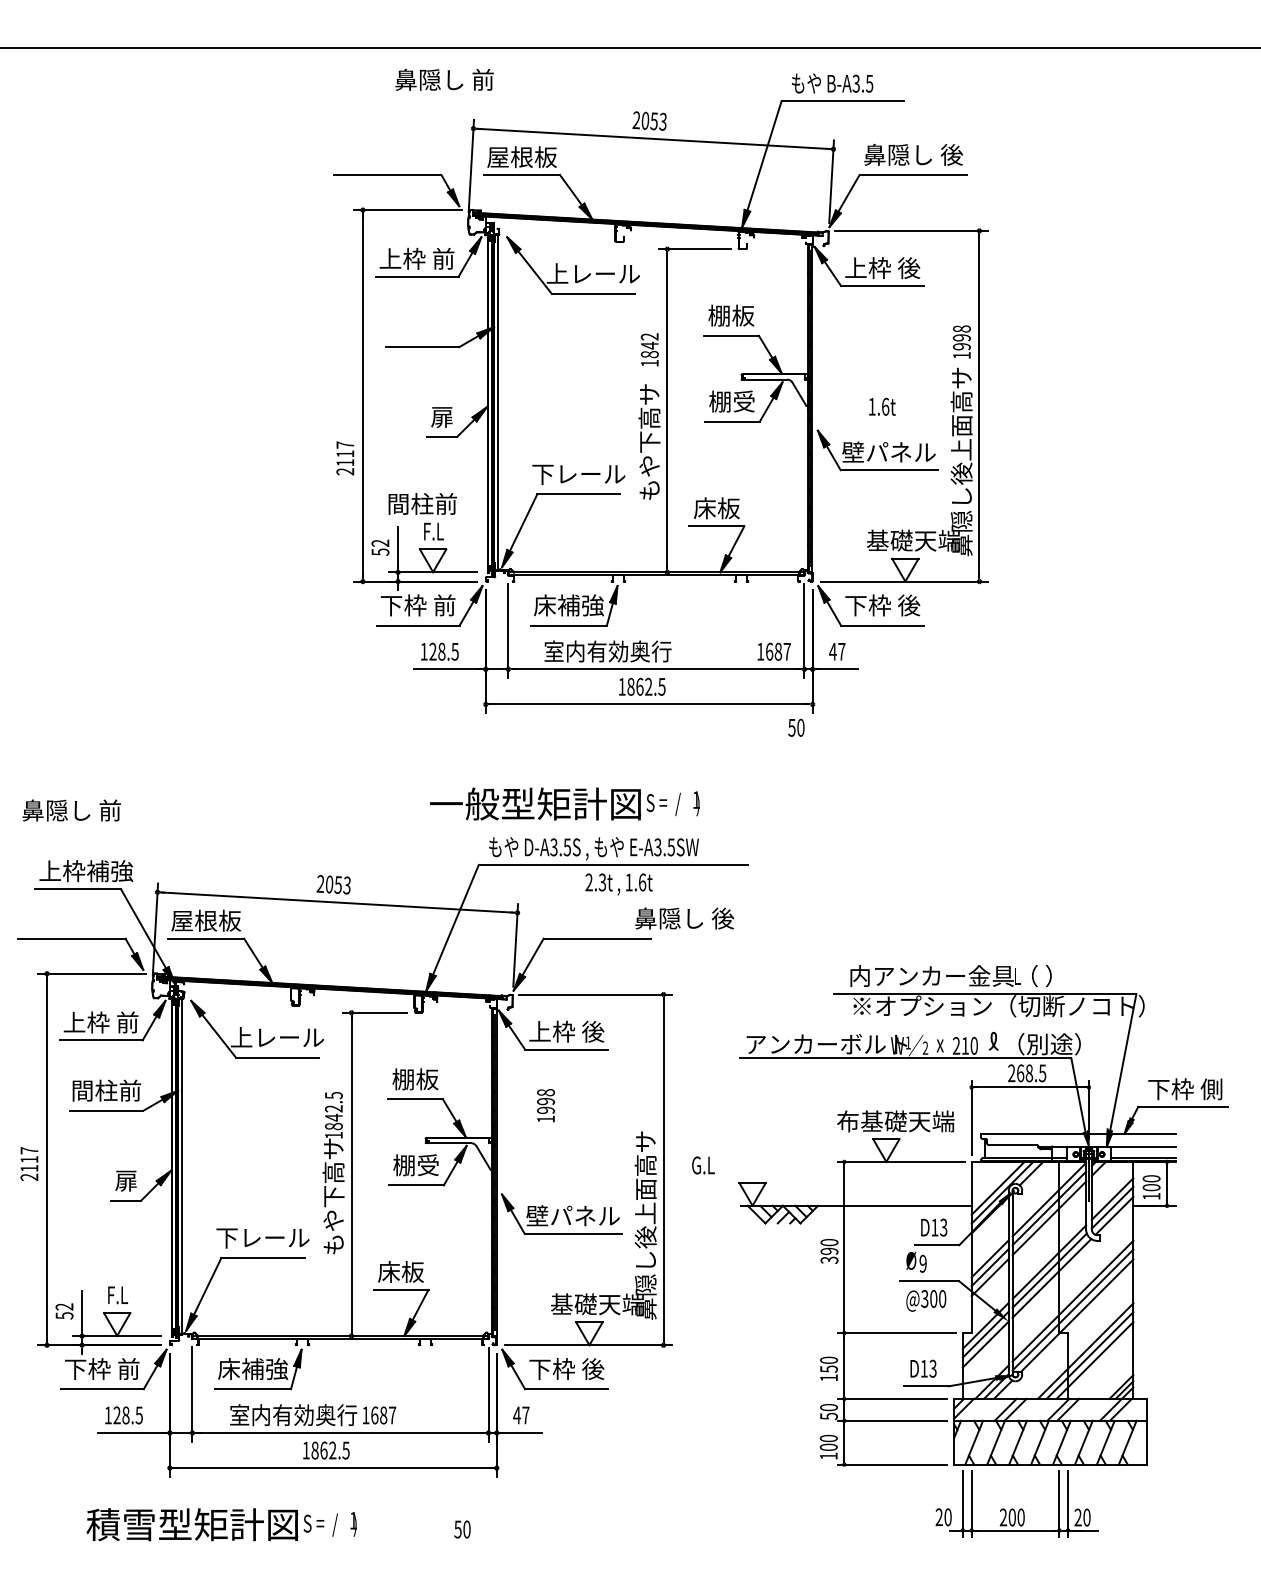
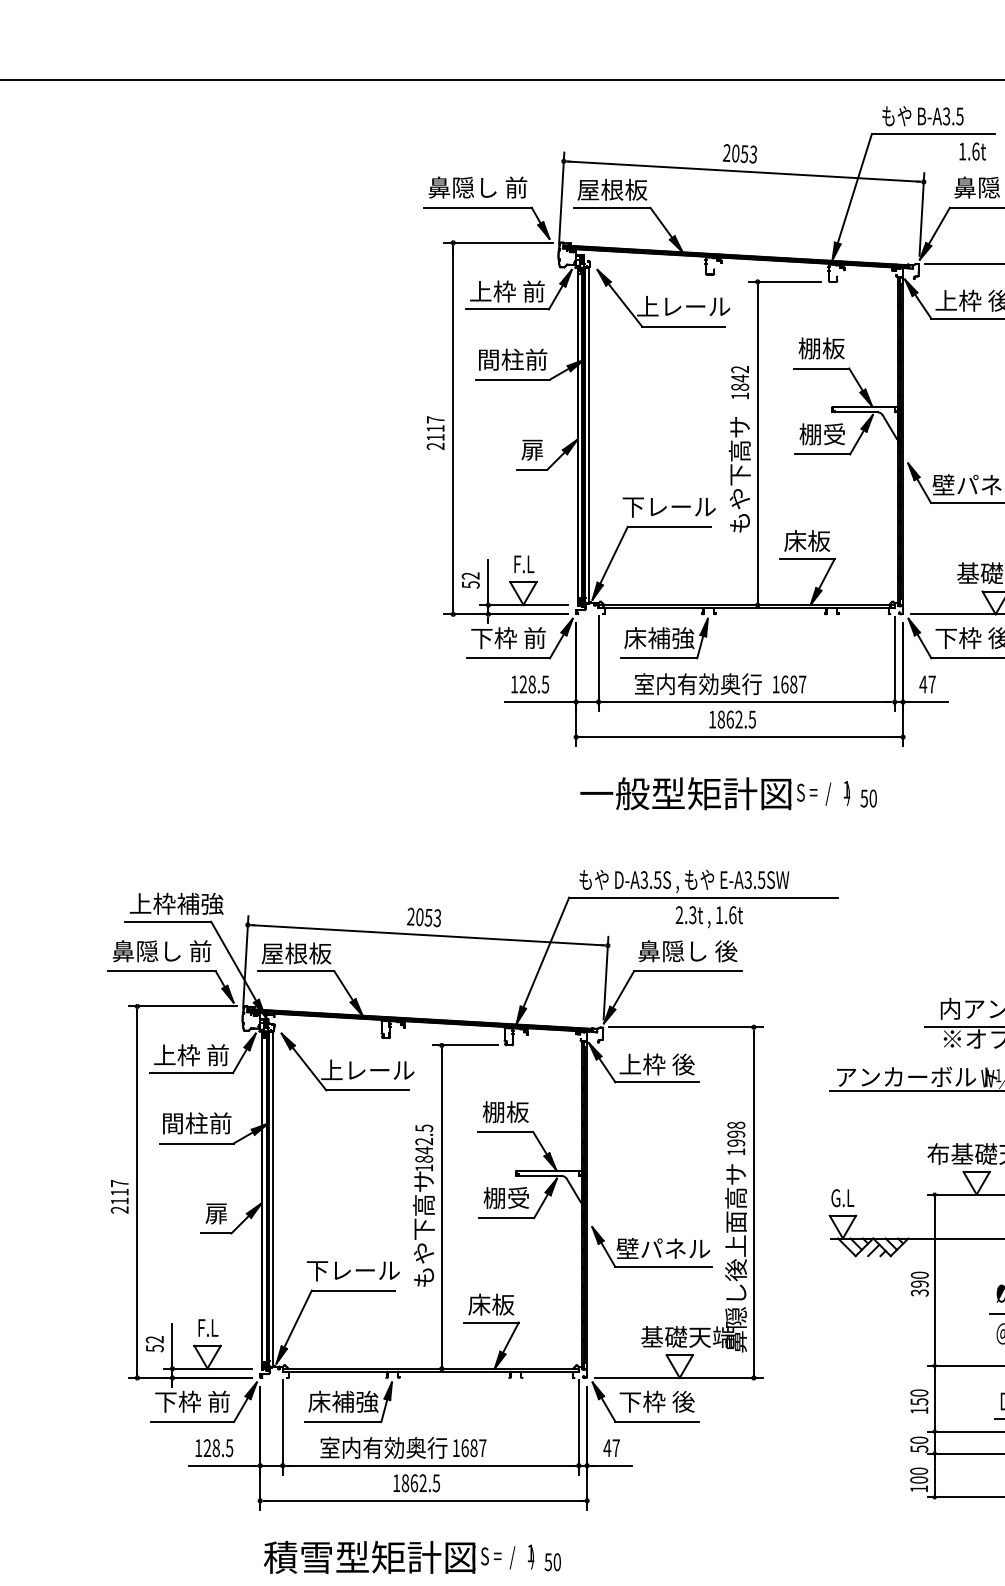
text: (444, 79) -> (477, 187), moved
text: (882, 406) -> (972, 151), moved
text: (345, 458) -> (435, 433), moved
text: (422, 503) -> (512, 359), moved
text: (773, 651) -> (788, 684), moved
text: (796, 727) -> (868, 798), moved
text: (564, 803) -> (714, 793), moved
text: (71, 810) -> (161, 951), moved
text: (684, 918) -> (687, 951), moved
text: (545, 1105) -> (735, 1138), moved
text: (703, 1165) -> (842, 1198), moved
text: (221, 1524) -> (398, 1557), moved

